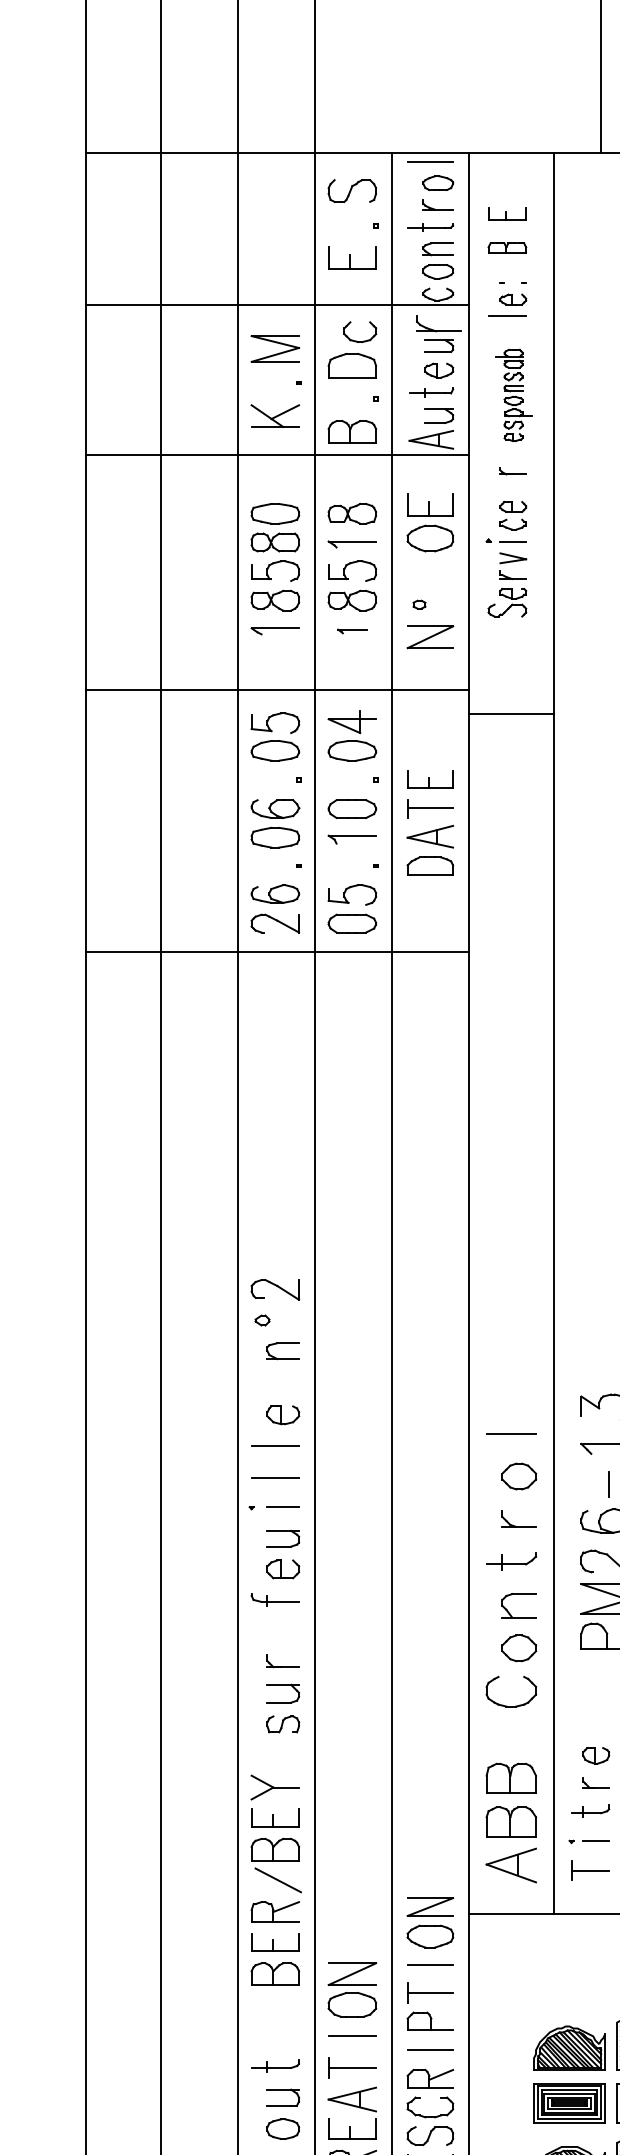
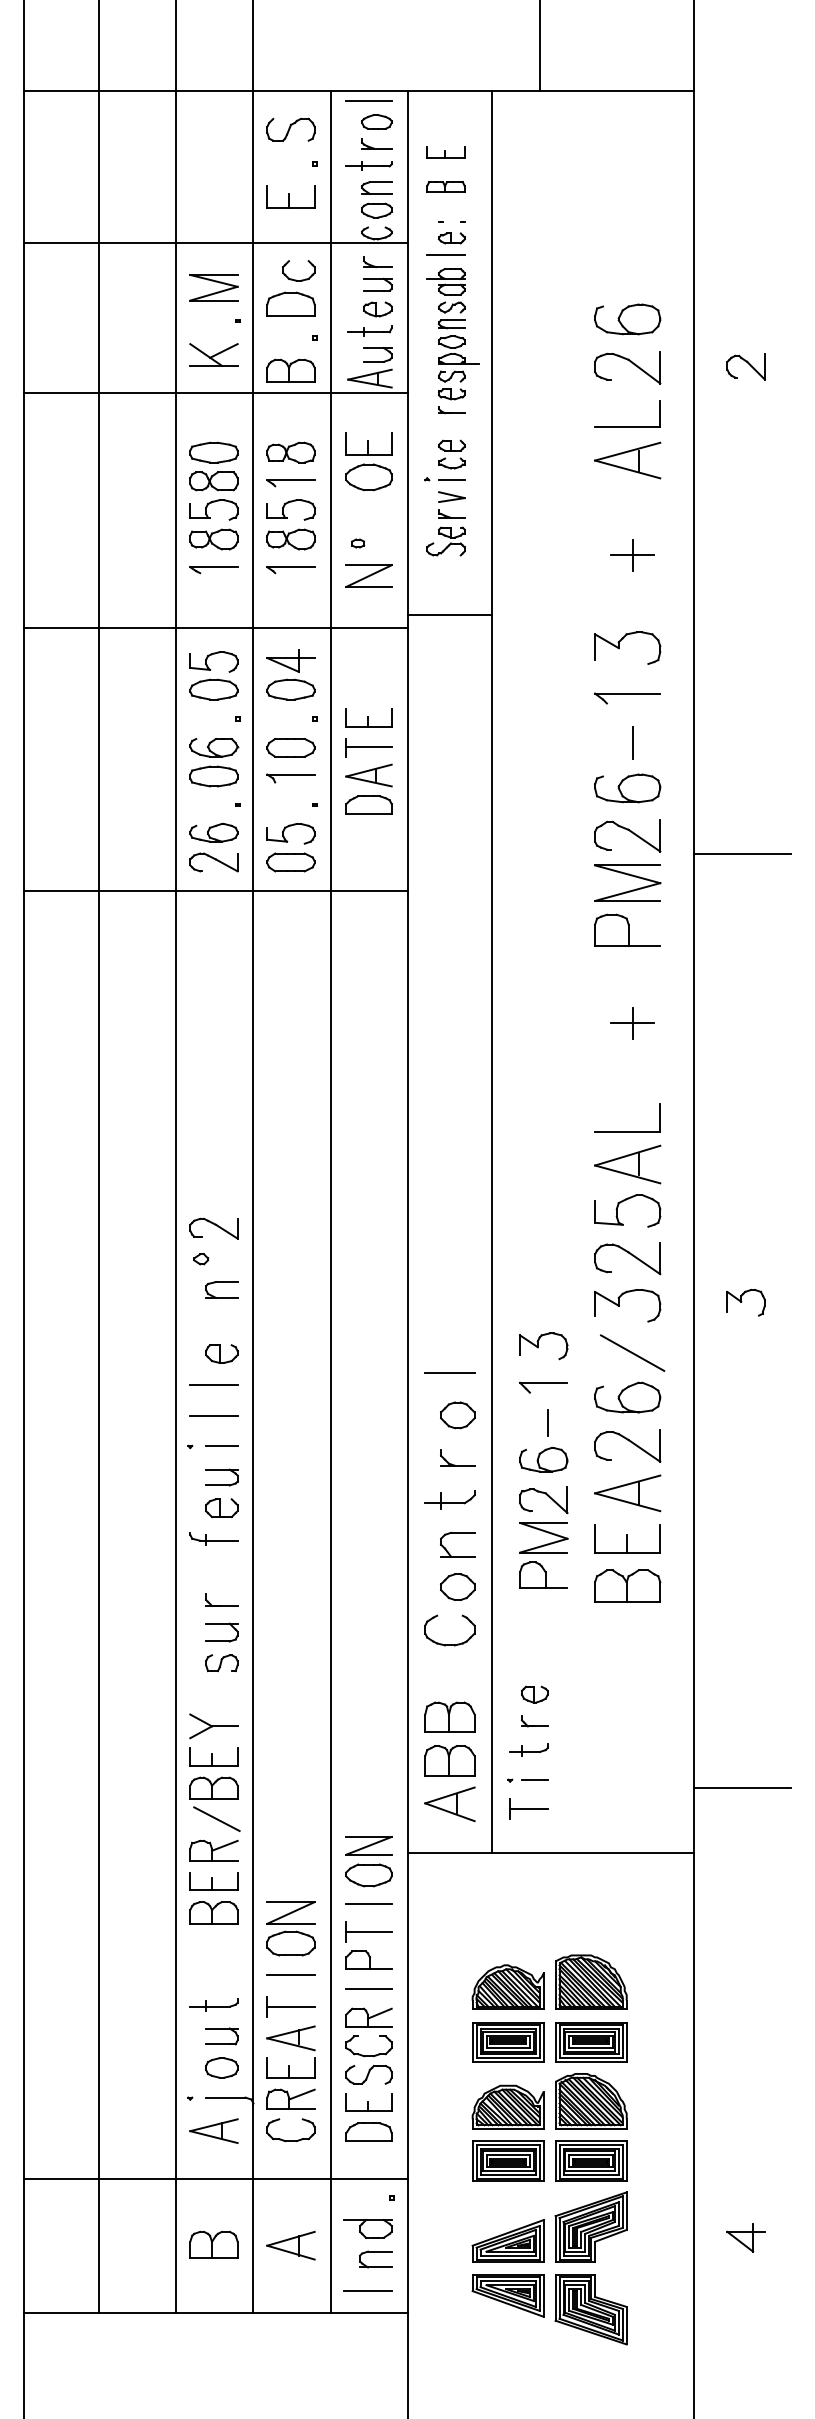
part: (438, 322) -> (377, 261), size x0.62
part: (513, 395) -> (452, 334), size x1.43
part: (351, 631) -> (290, 570), size x1.67
line: (510, 713) -> (449, 614), moved

